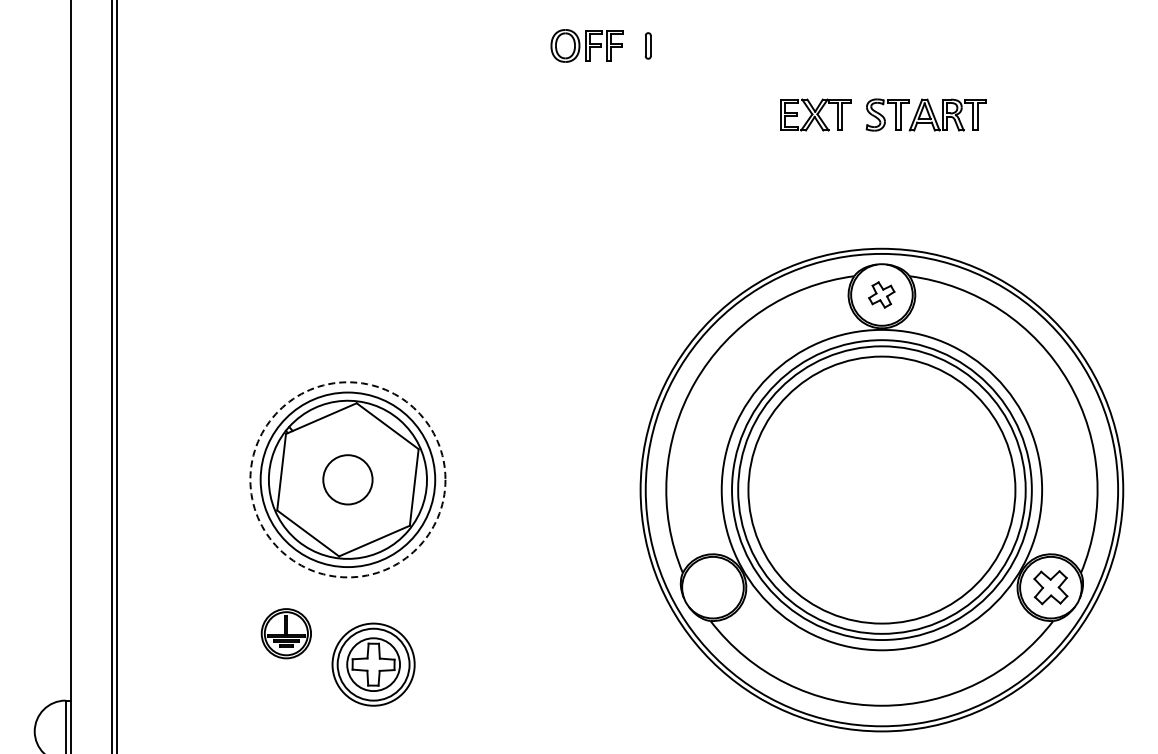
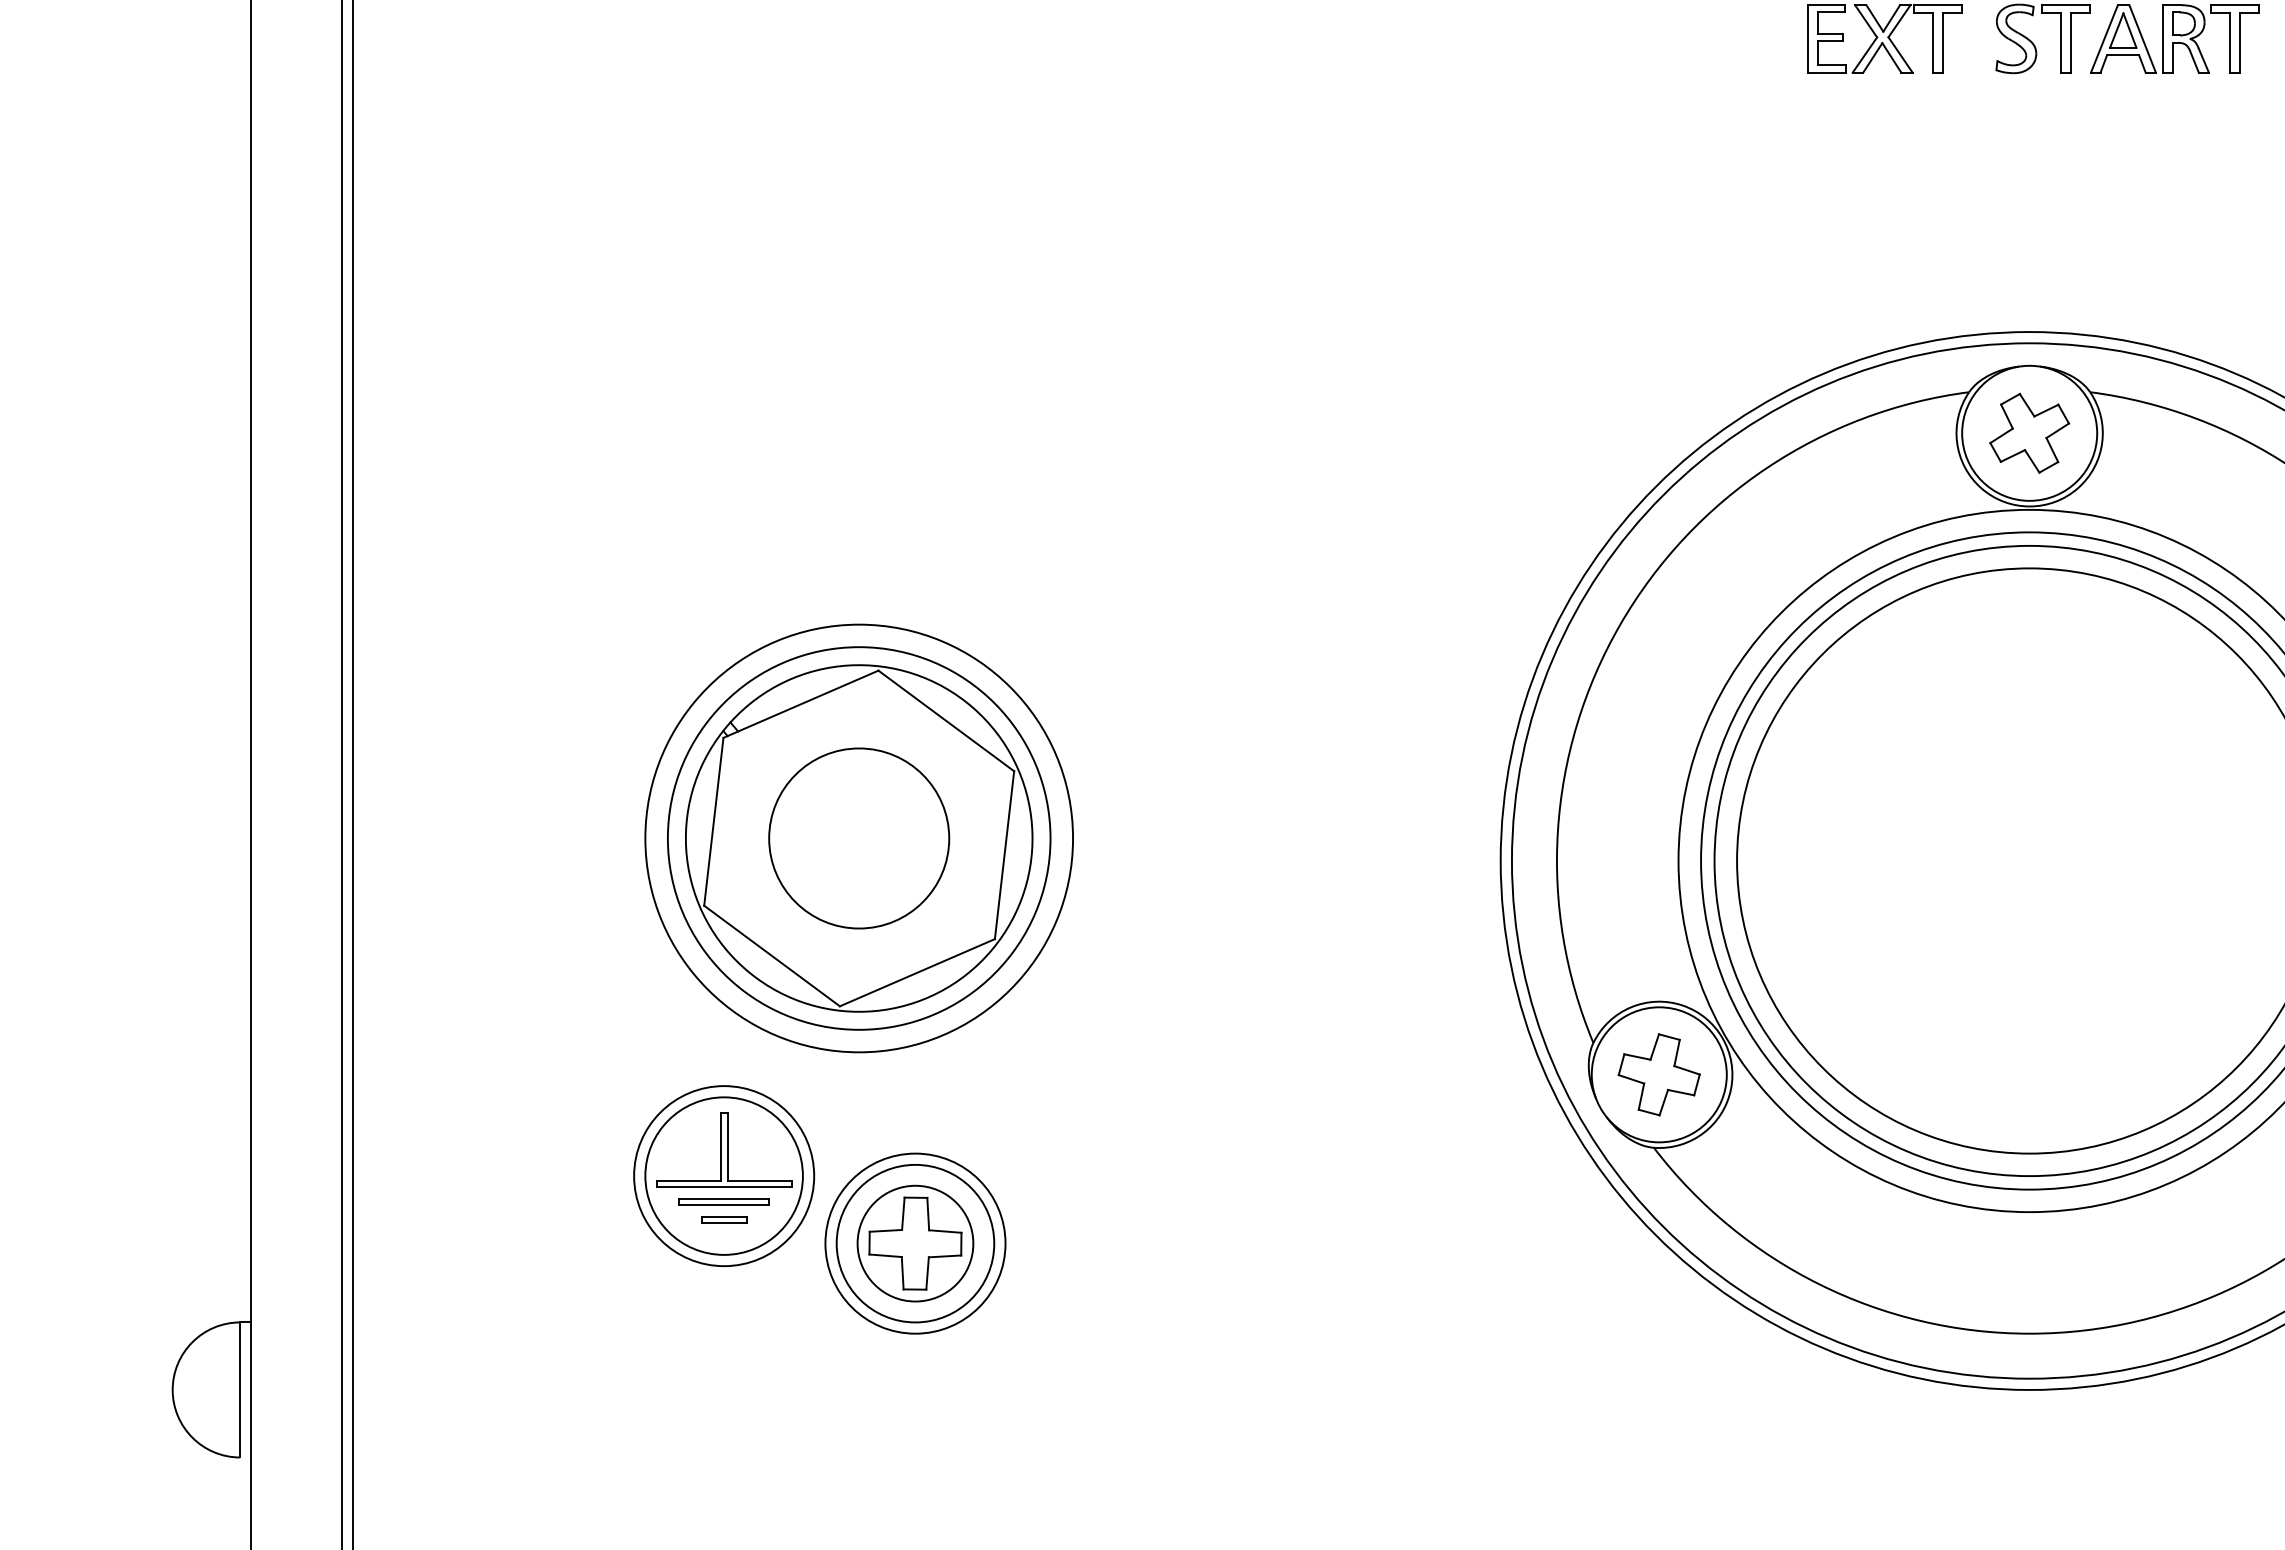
part: (881, 294) -> (2028, 432), size x1.43
circle: (347, 479) -> (858, 837), dashed -> solid
circle: (347, 479) -> (858, 837), size x1.67
part: (712, 587) -> (1658, 1074), added
part: (286, 633) -> (724, 1175), size x1.67

